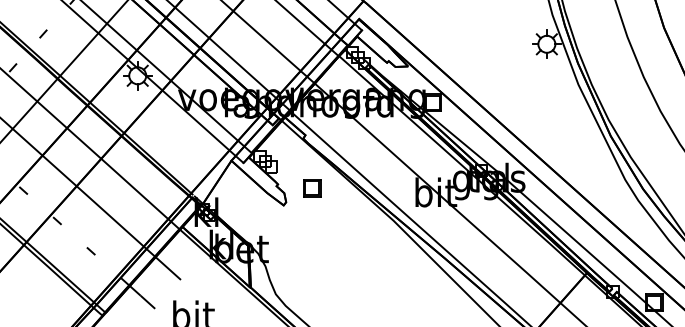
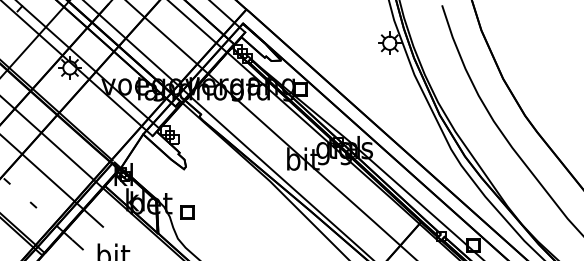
part: (312, 187) -> (187, 212), moved

